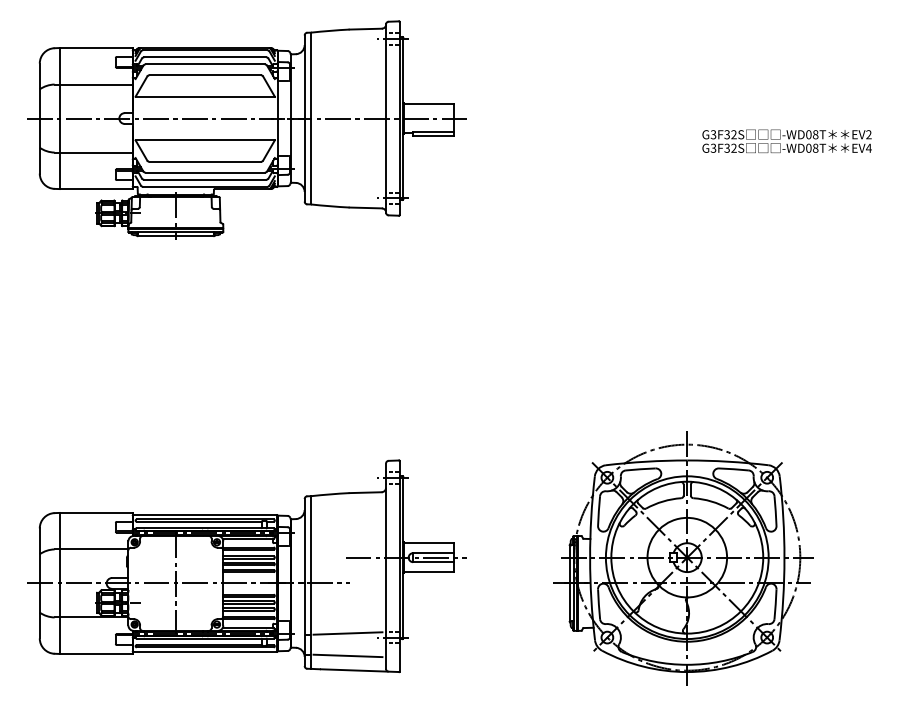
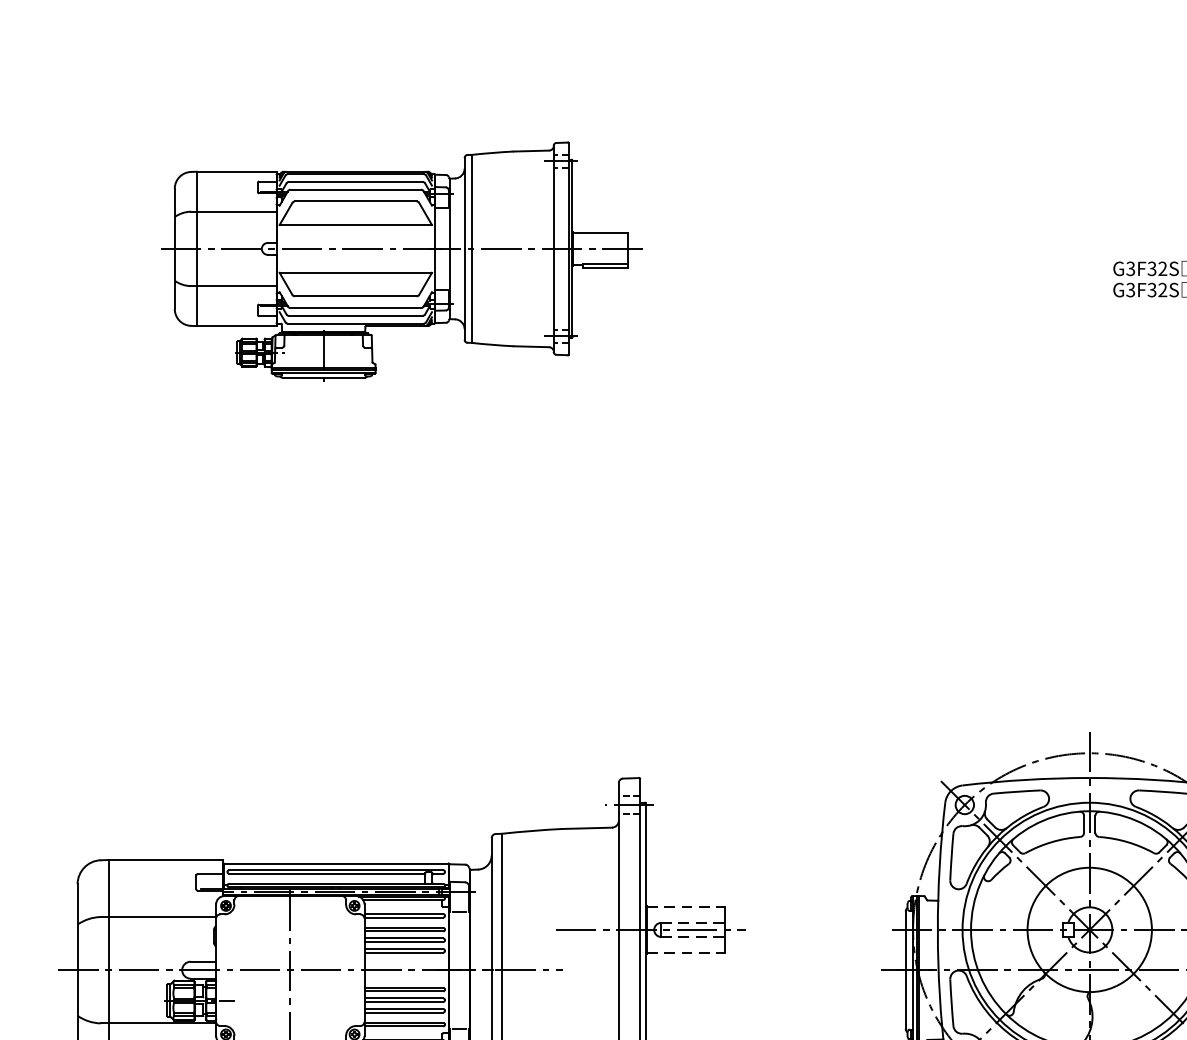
part: (246, 129) -> (400, 260), size x0.7
line: (428, 543) -> (685, 907), solid -> dashed
line: (434, 553) -> (694, 923), solid -> dashed
line: (434, 562) -> (694, 937), solid -> dashed
line: (428, 572) -> (685, 953), solid -> dashed

